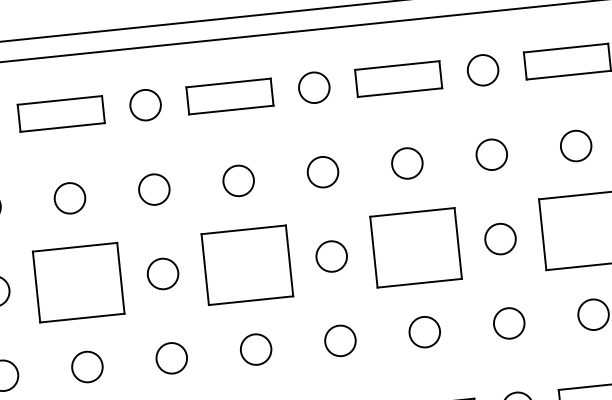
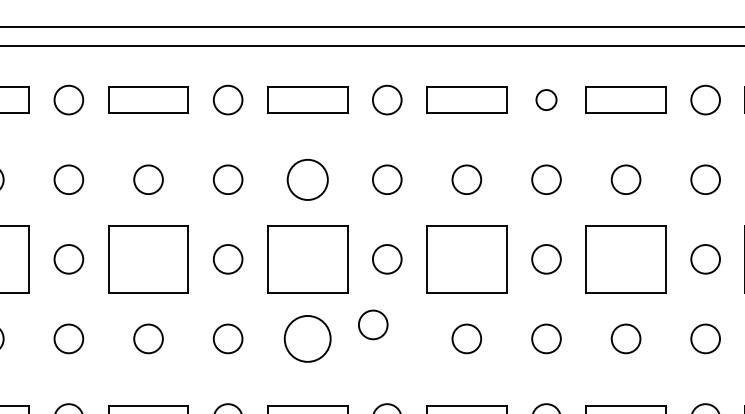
circle: (483, 69) -> (546, 99), size x0.7
circle: (238, 180) -> (307, 179), size x1.4
circle: (340, 340) -> (373, 324), moved
circle: (255, 349) -> (307, 338), size x1.6

